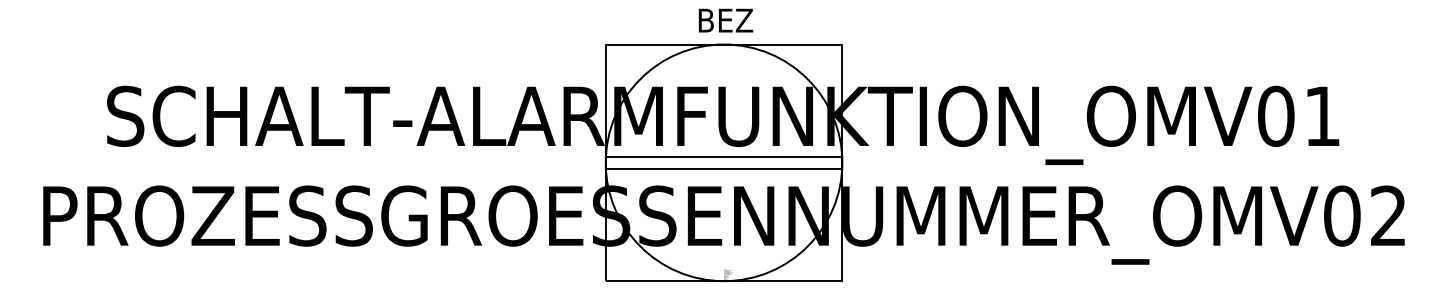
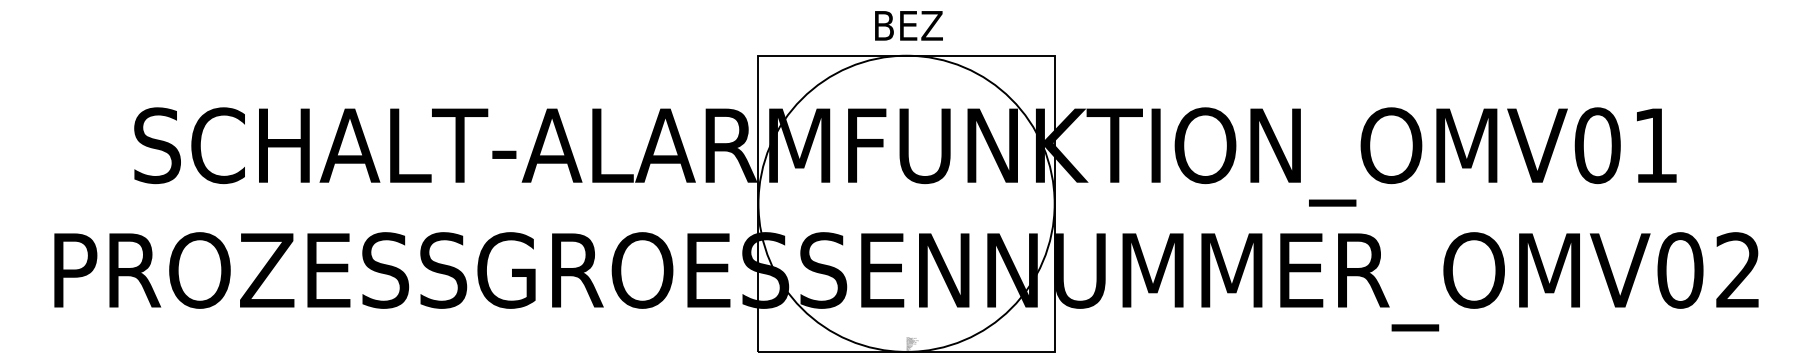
line: (724, 156) -> (906, 196), removed
line: (724, 168) -> (906, 211), removed

